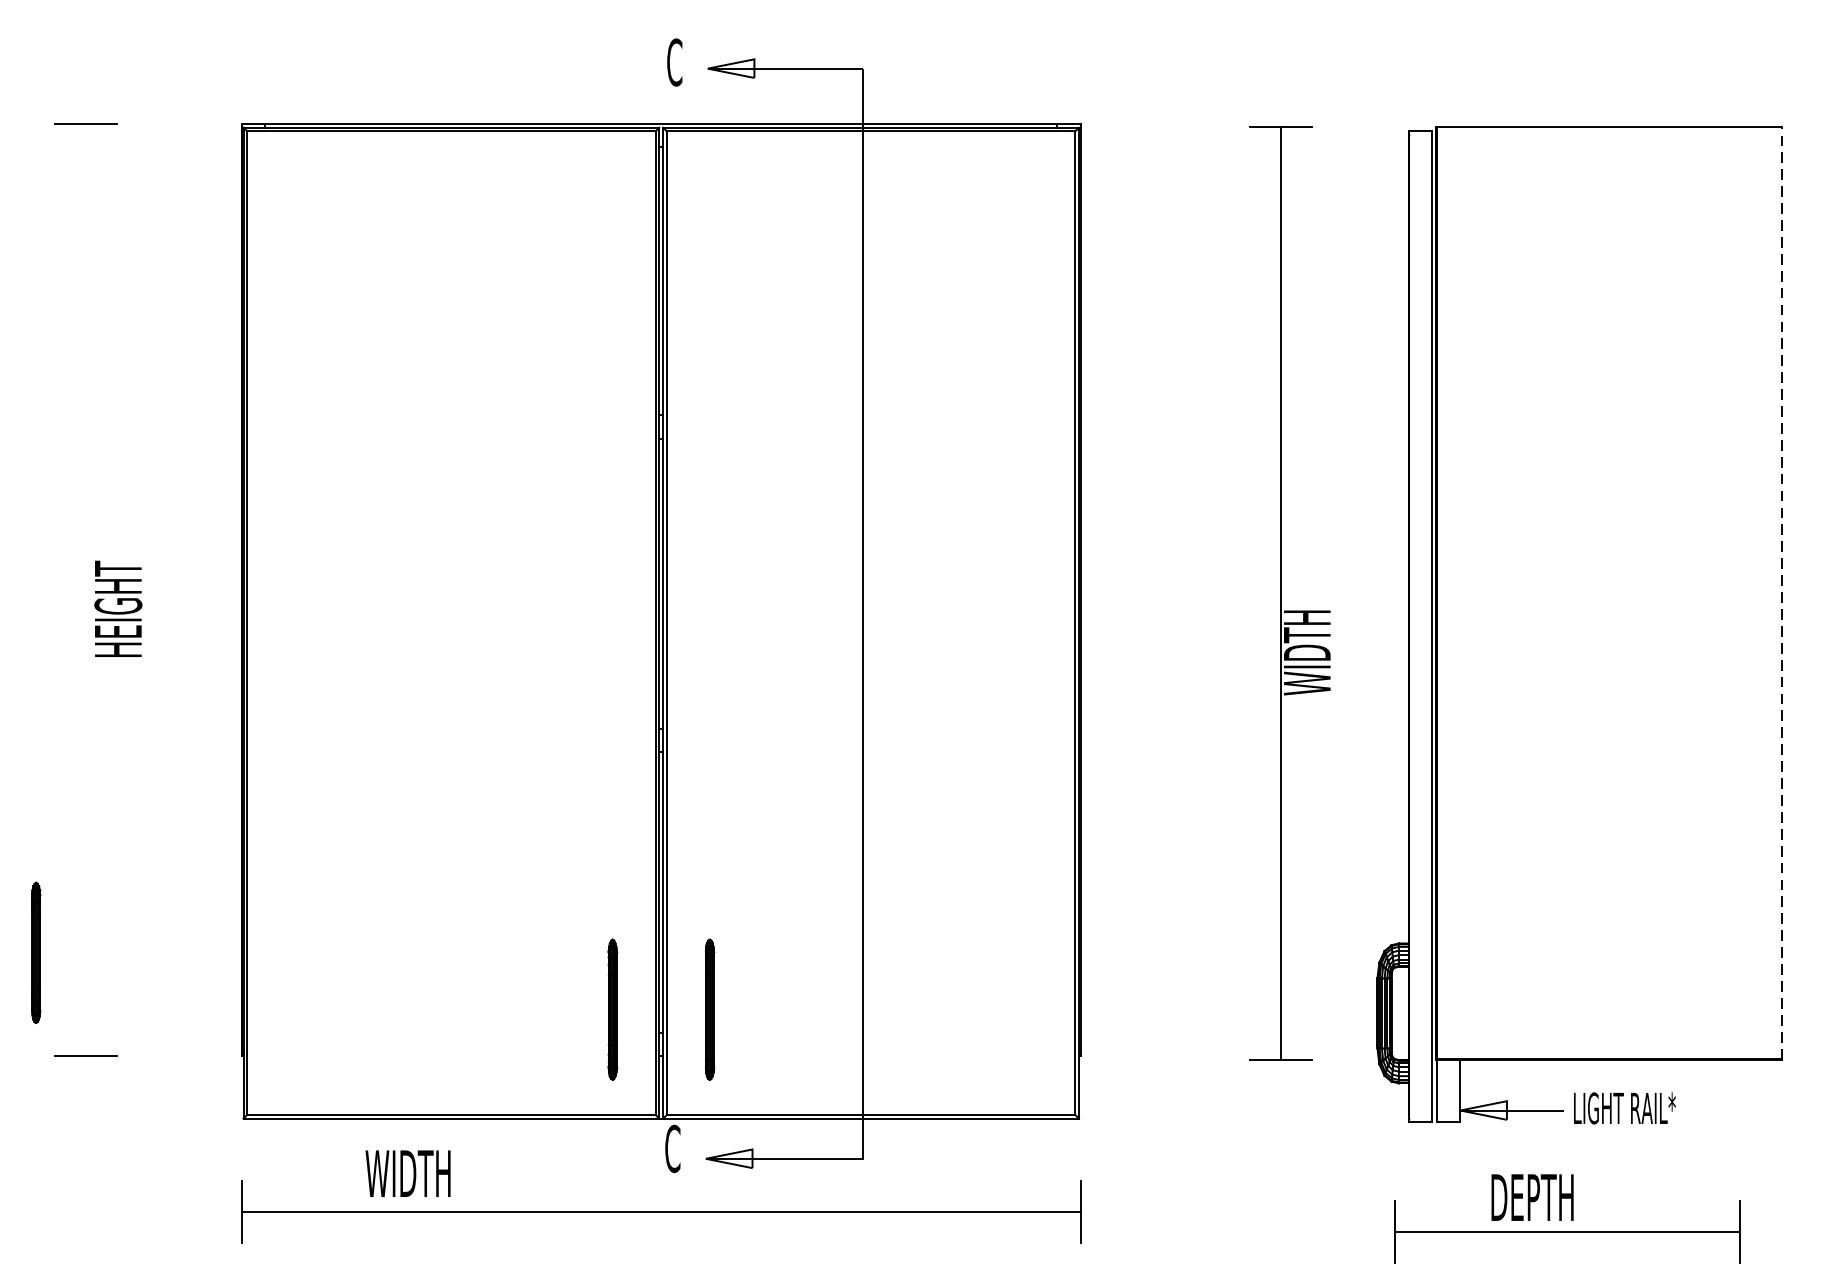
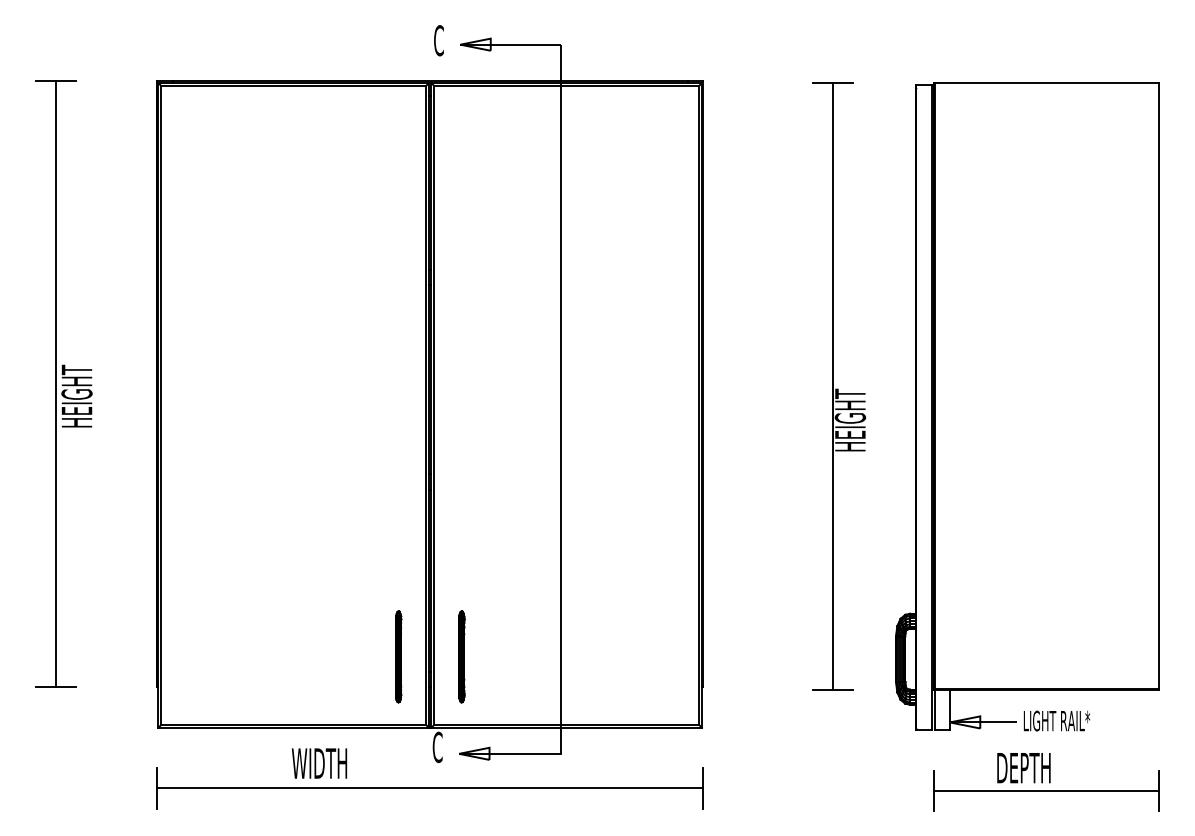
line: (86, 589) -> (56, 383), added
line: (1782, 592) -> (1159, 385), dashed -> solid
text: (1307, 646) -> (850, 420), WIDTH -> HEIGHT
part: (36, 952) -> (23, 619), removed
text: (408, 1173) -> (319, 763), moved
part: (1567, 1219) -> (1046, 782), moved

